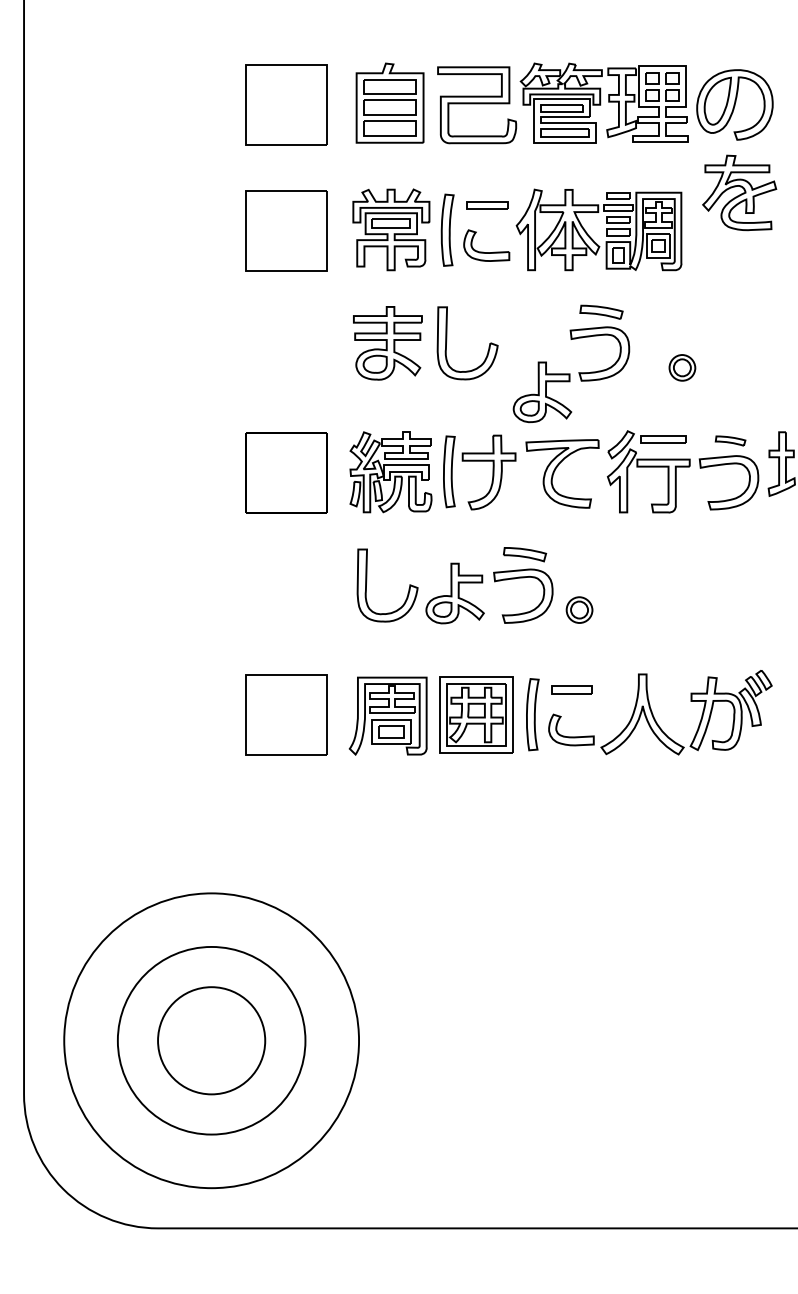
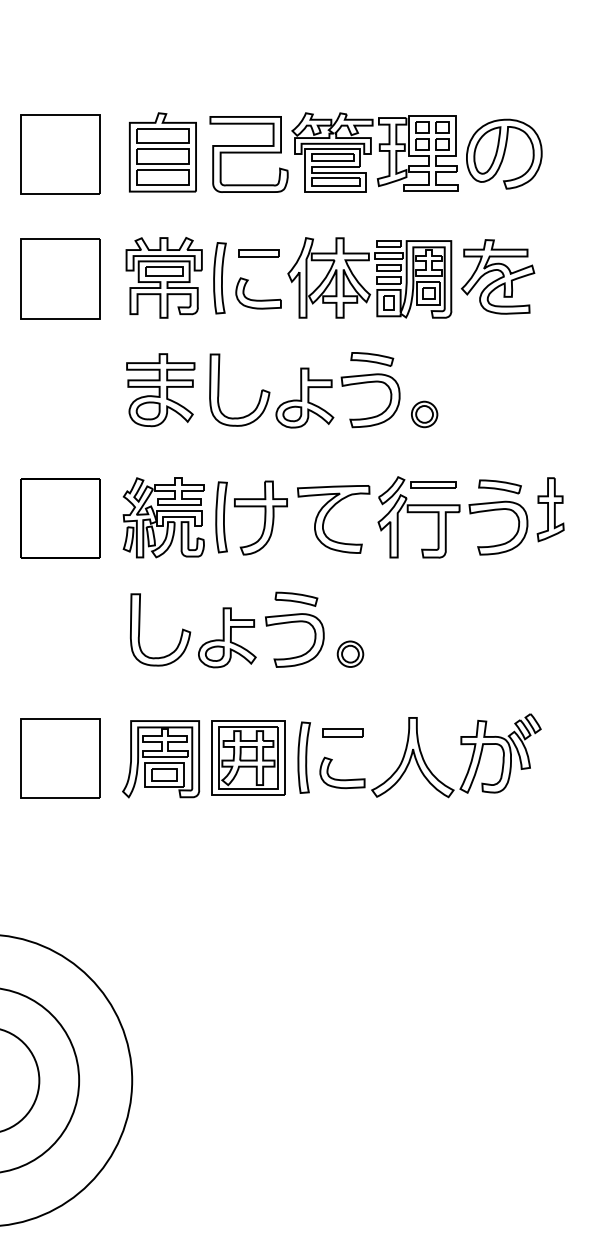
part: (739, 192) -> (497, 276), moved
part: (682, 367) -> (424, 414), moved
part: (542, 392) -> (304, 398), moved
part: (730, 440) -> (499, 486), size x1.43

